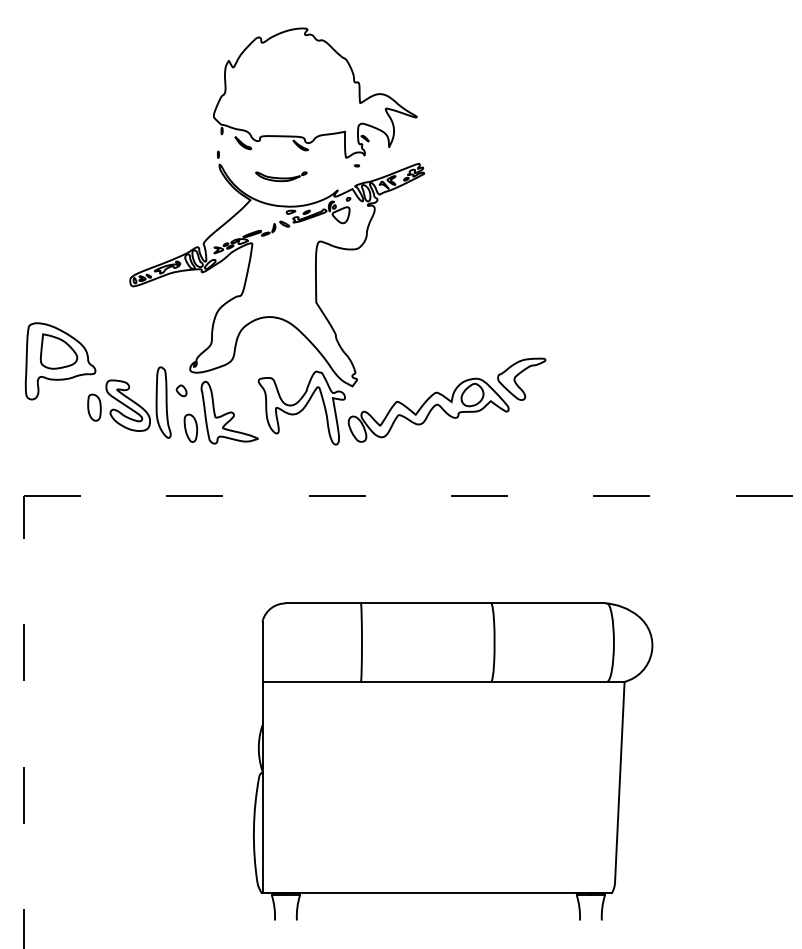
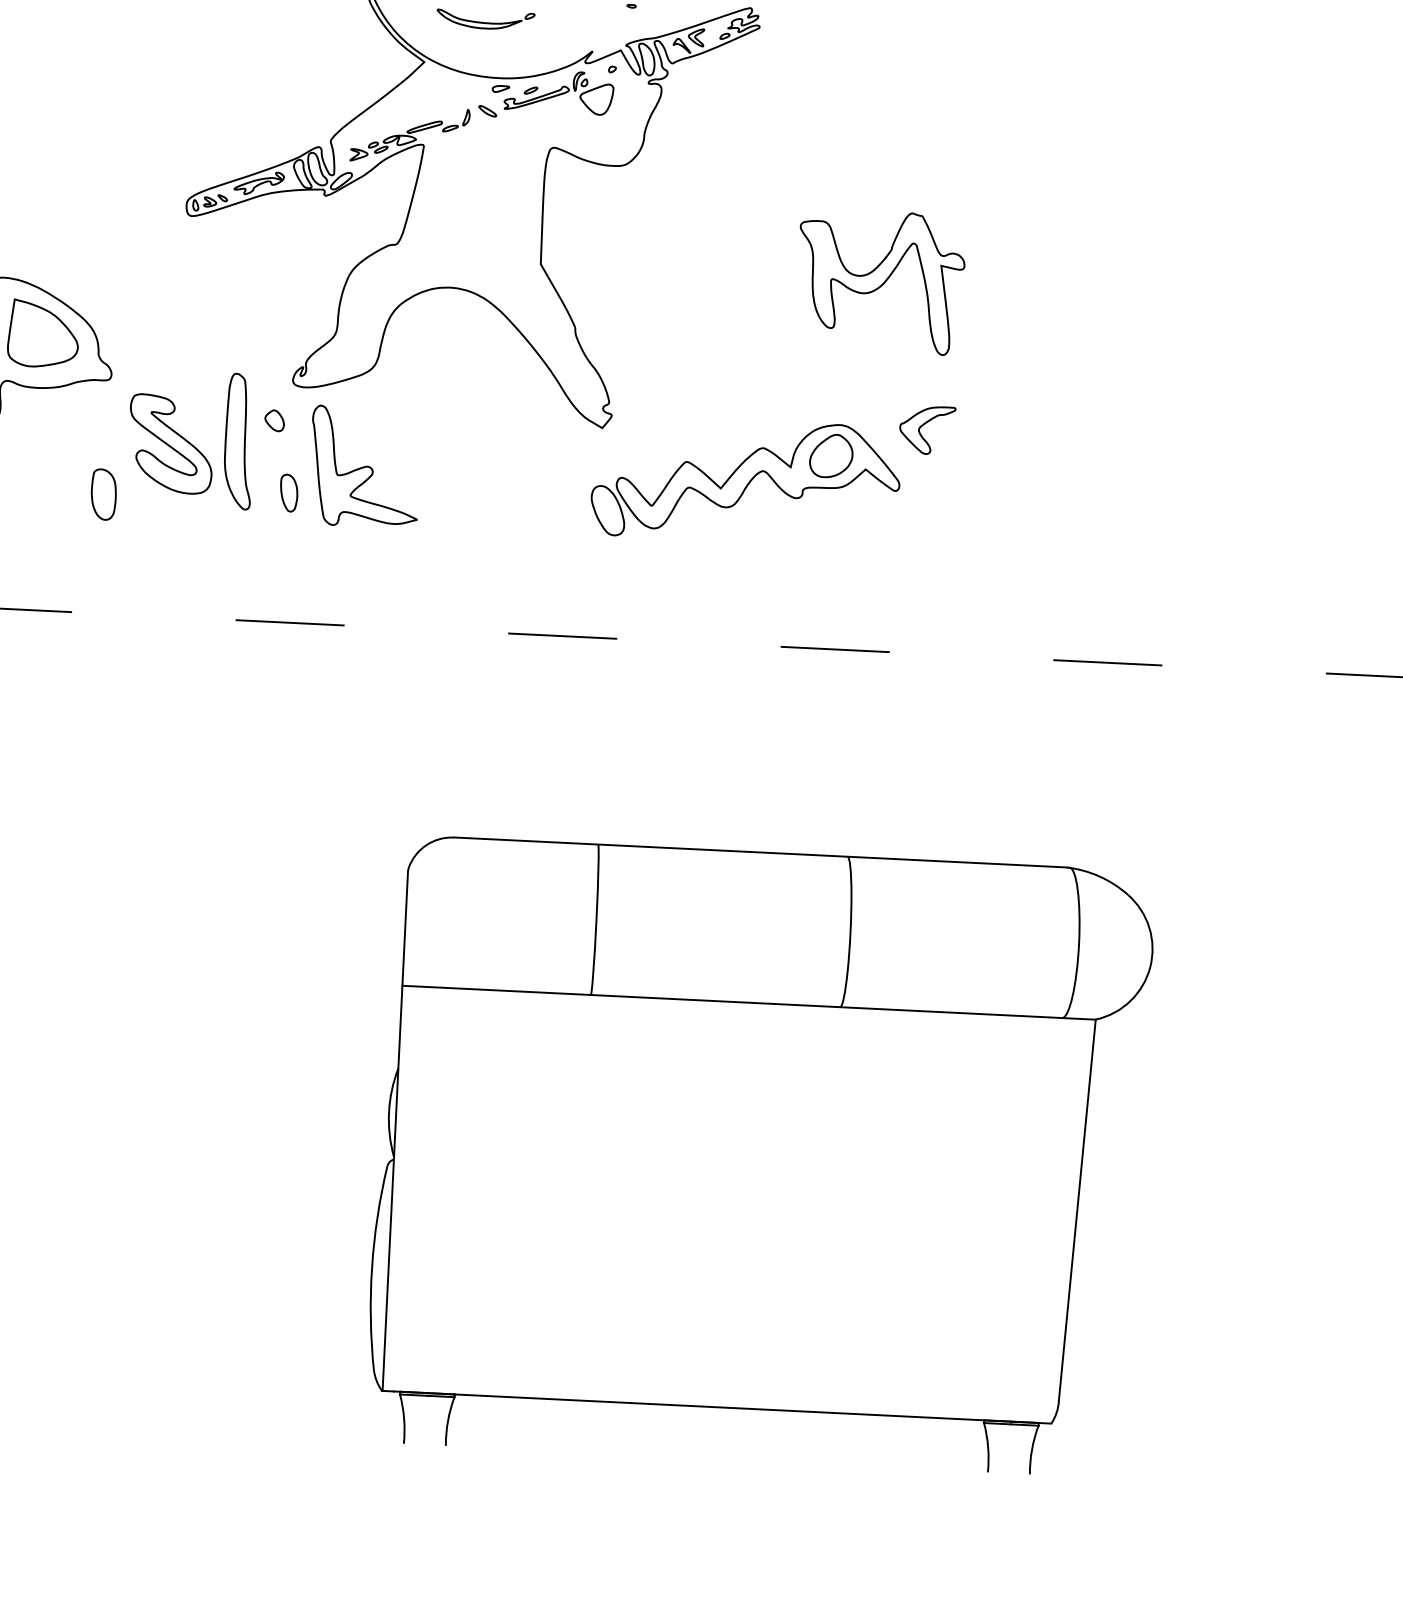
part: (521, 378) -> (926, 428), size x0.6
part: (94, 407) -> (103, 494), moved
part: (301, 407) -> (880, 280), moved
part: (190, 427) -> (288, 491), size x0.7

